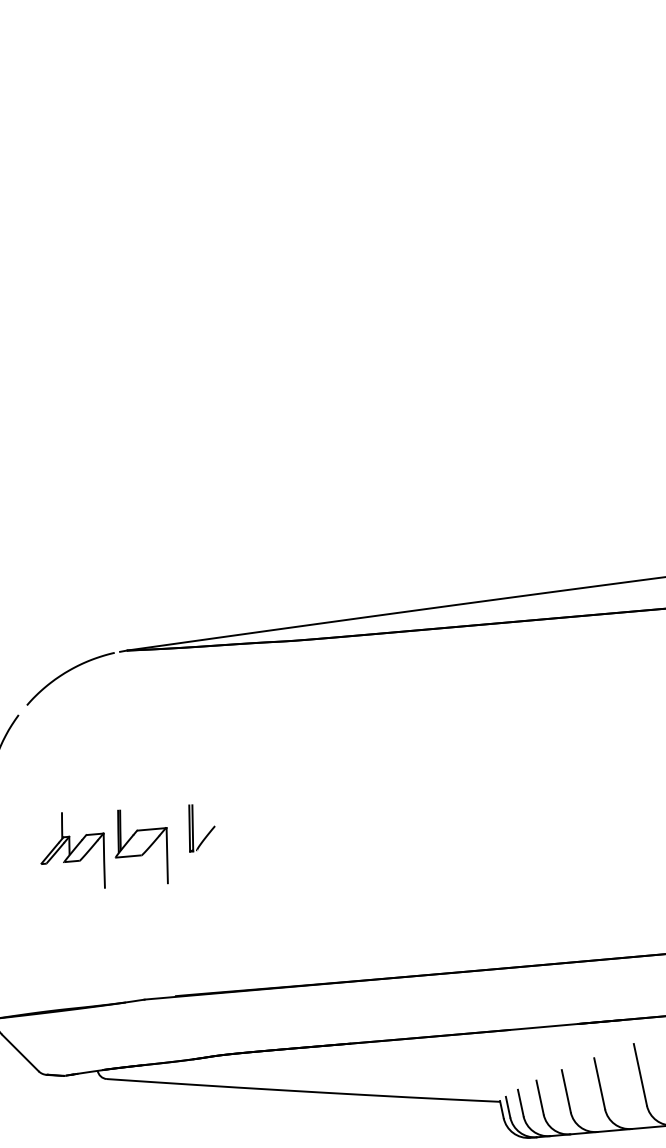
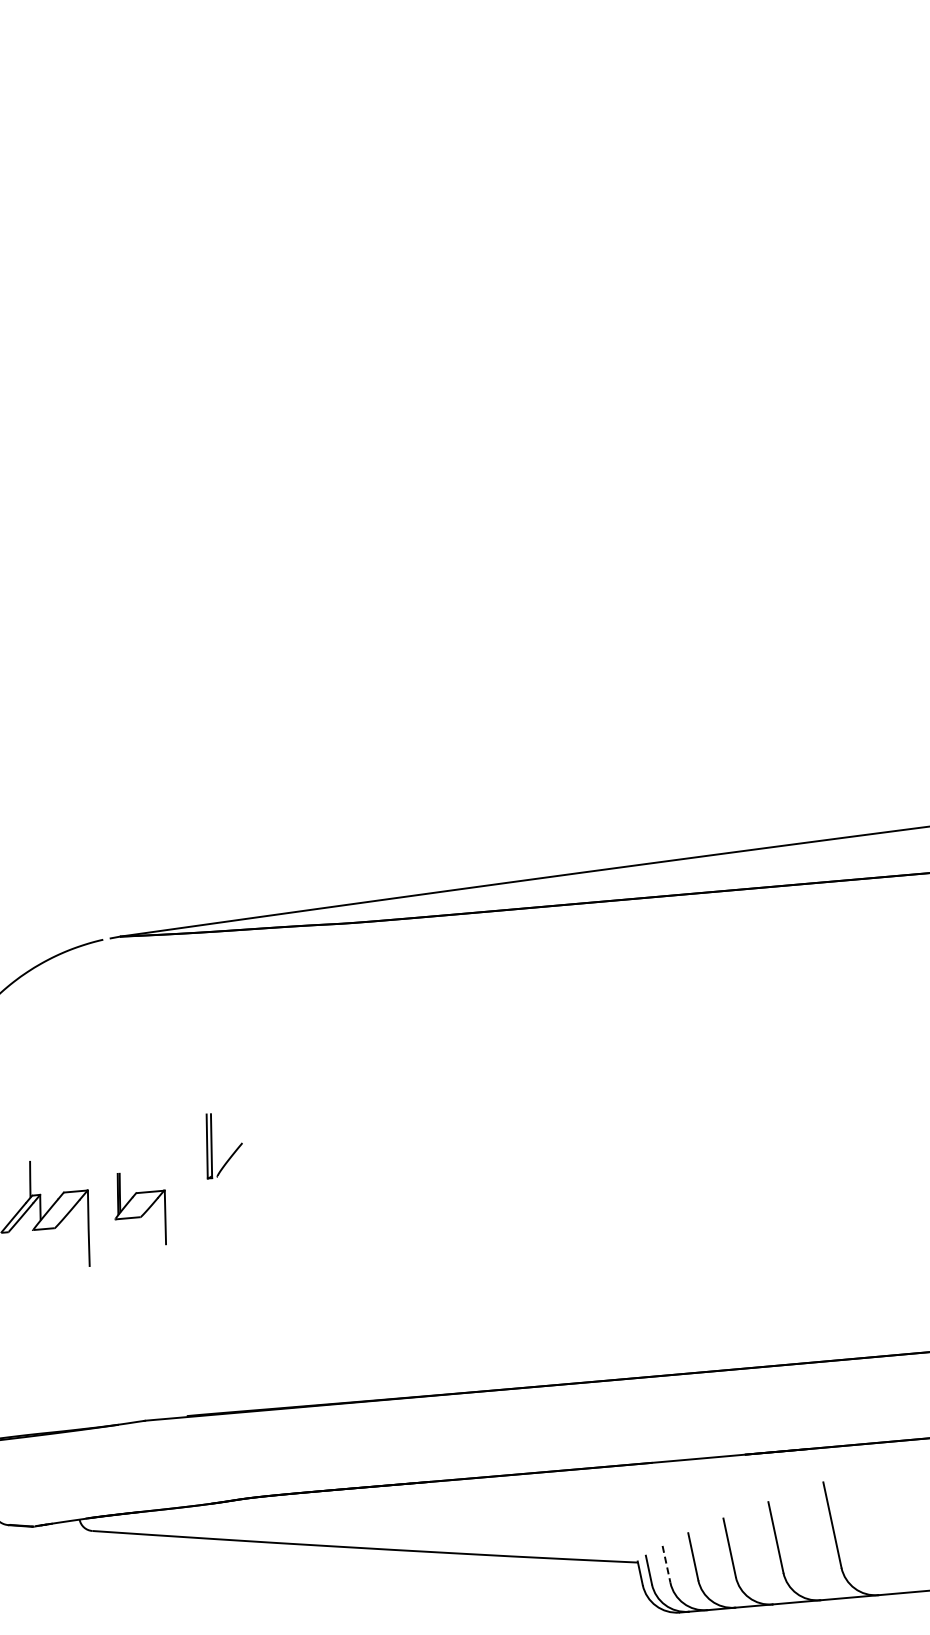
part: (193, 828) -> (212, 1146), moved
part: (141, 846) -> (140, 1208), size x0.7
line: (520, 1103) -> (666, 1564), solid -> dashed

